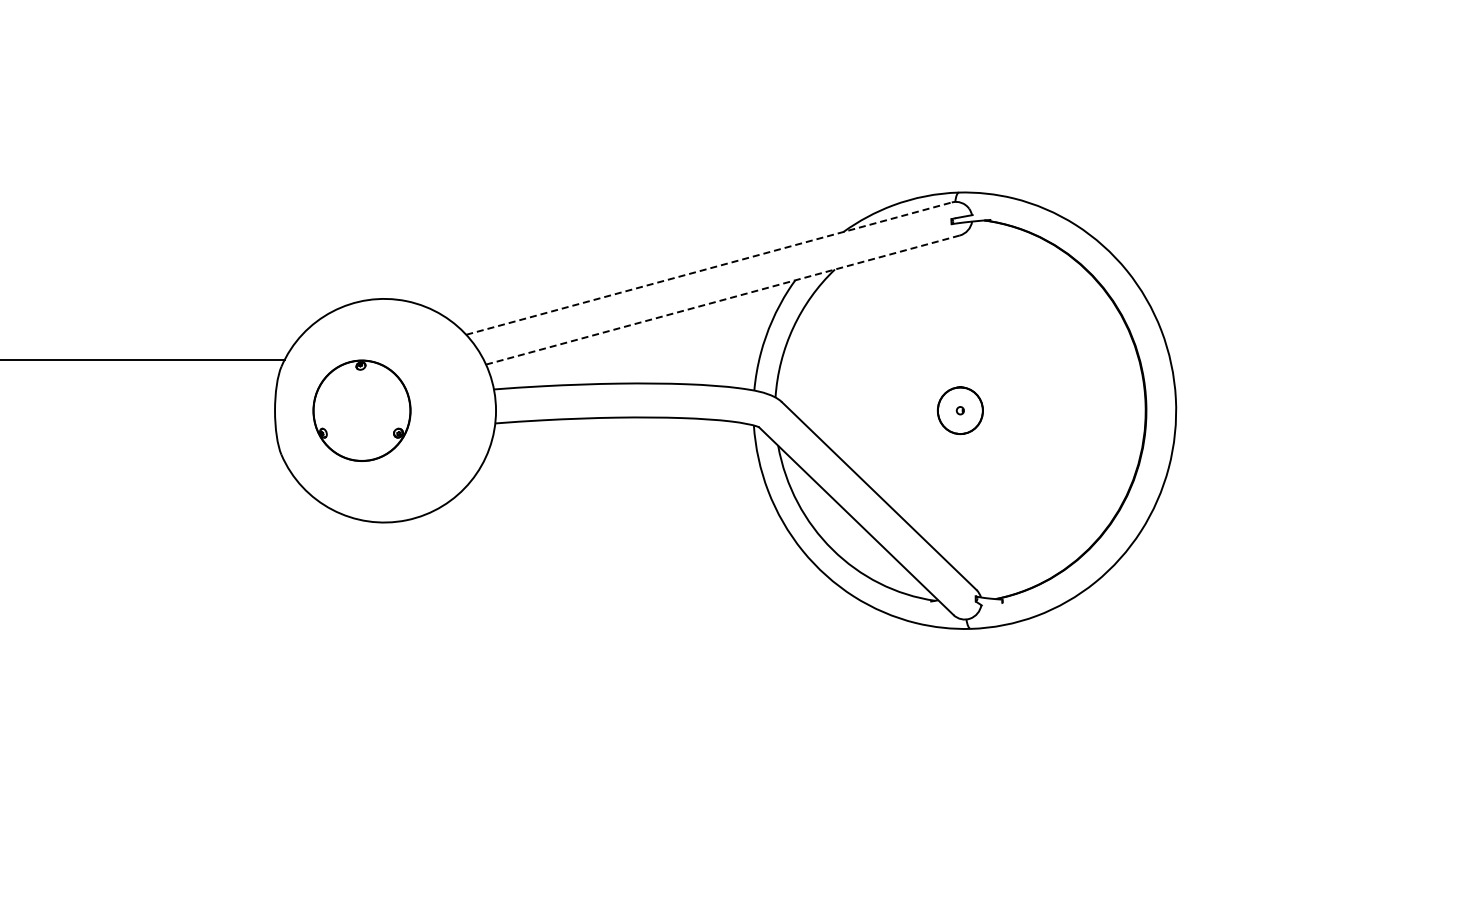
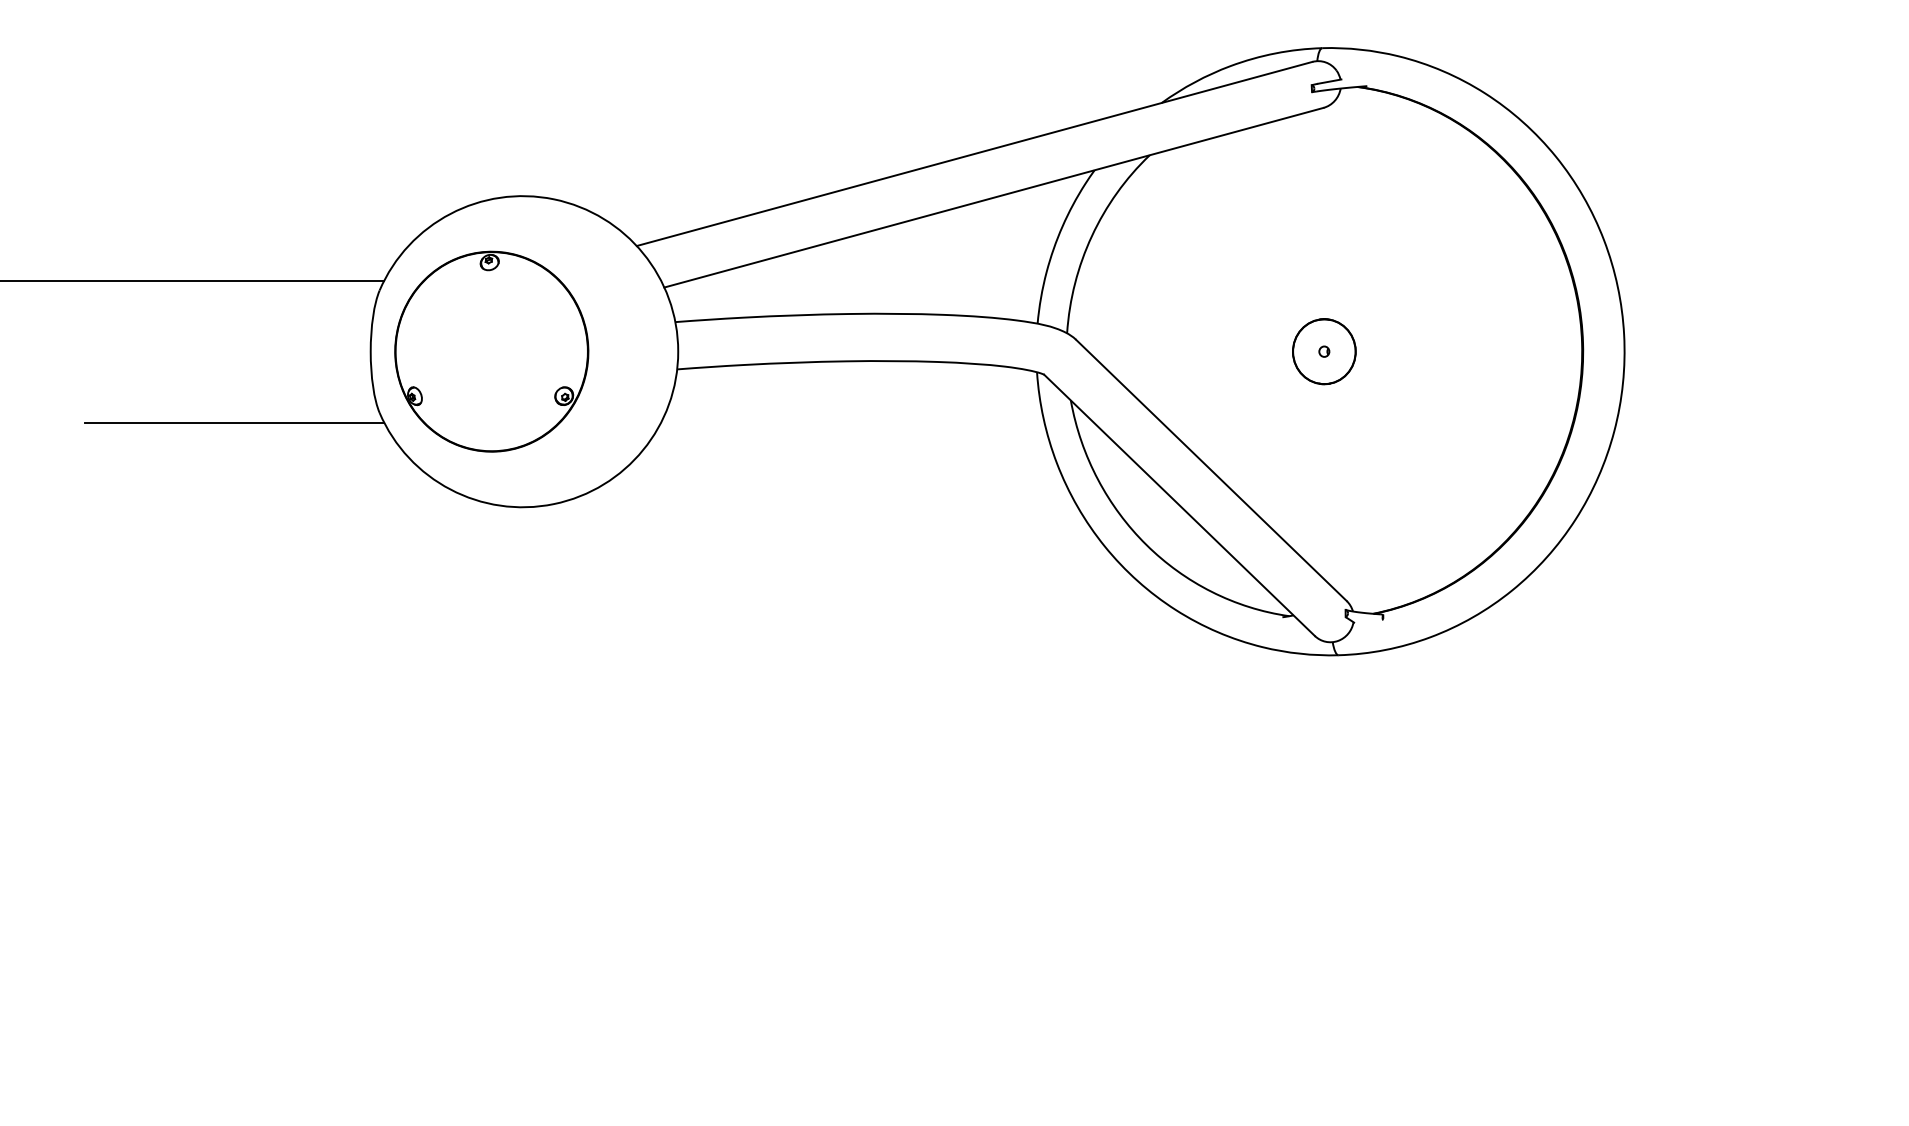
line: (709, 268) -> (975, 153), dashed -> solid
line: (723, 299) -> (994, 196), dashed -> solid
part: (361, 410) -> (491, 351), size x1.43
line: (176, 461) -> (233, 422), added

